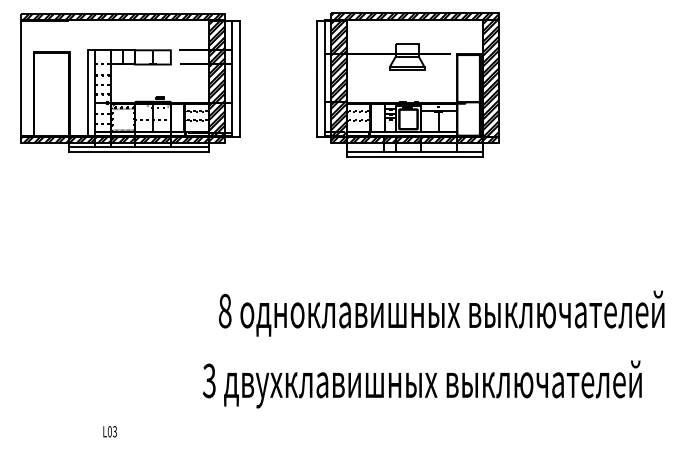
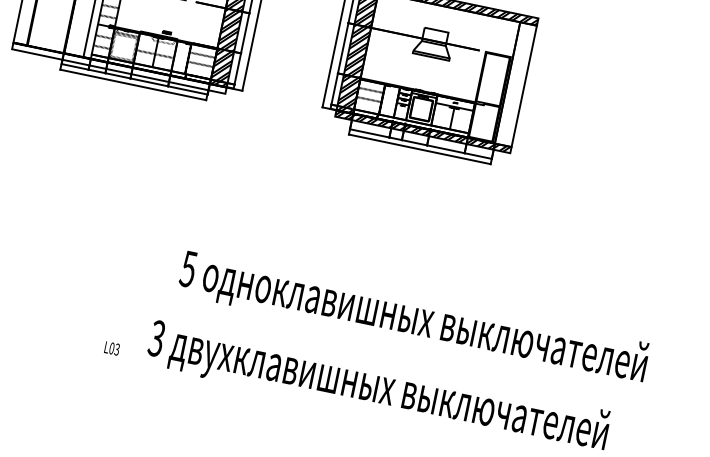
hatch: (490, 78) -> (515, 84), removed
hatch: (122, 139) -> (118, 67), removed
text: (224, 310) -> (188, 268), 8 -> 5
text: (109, 431) -> (111, 348), moved

